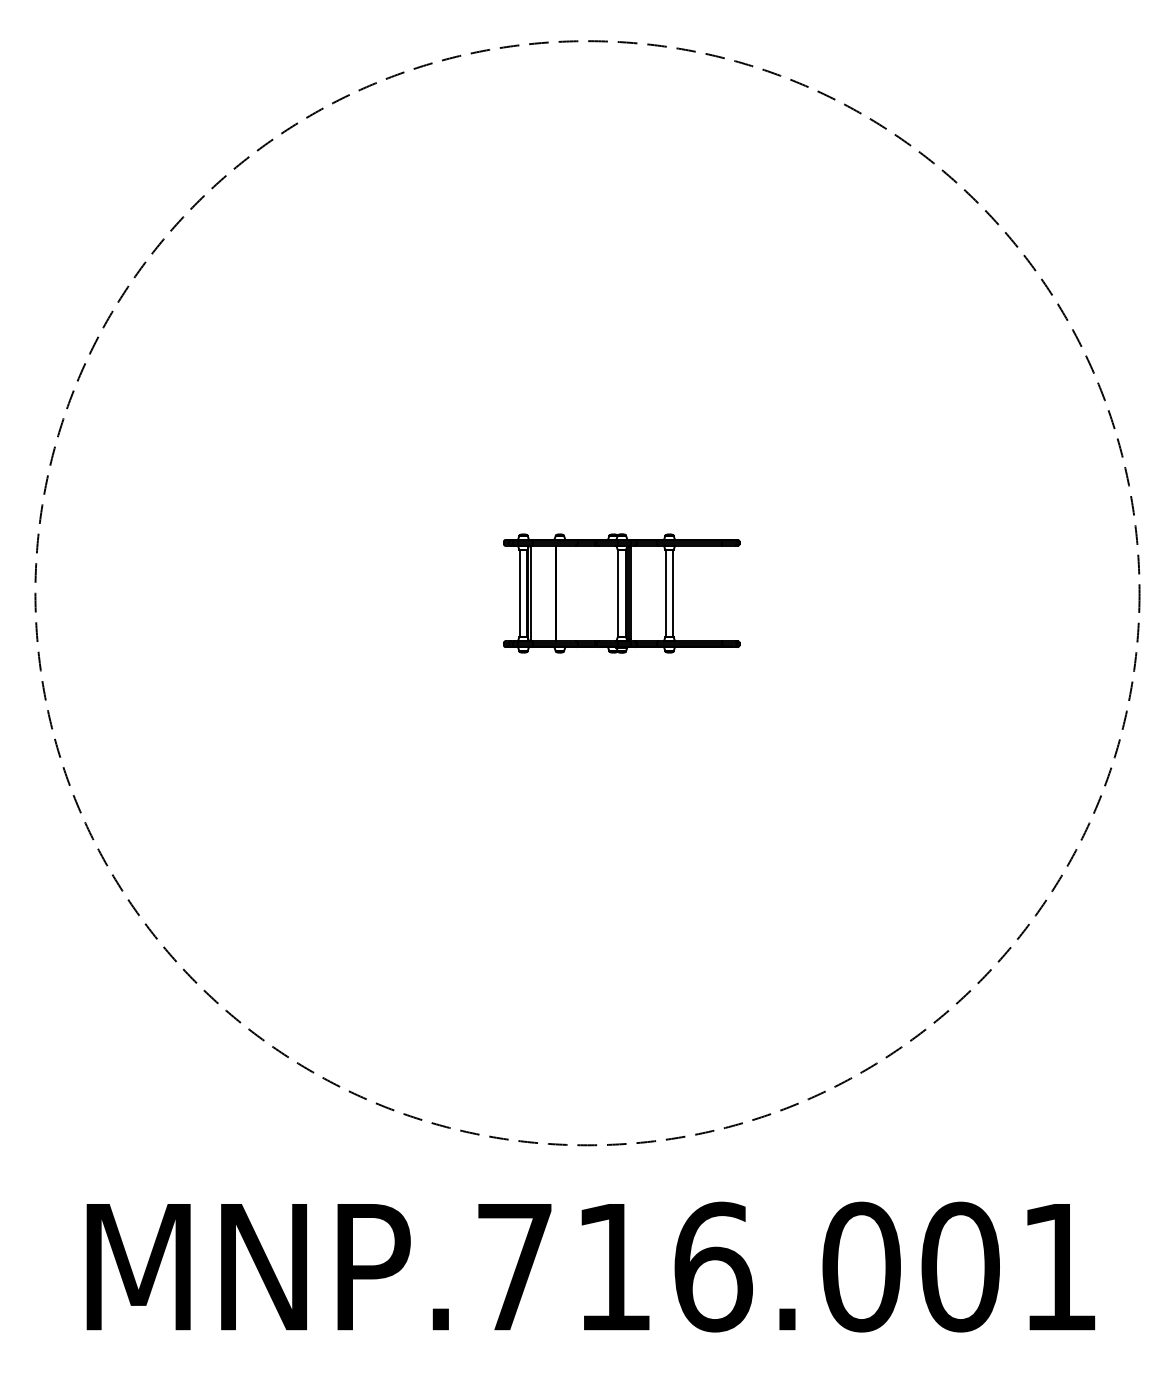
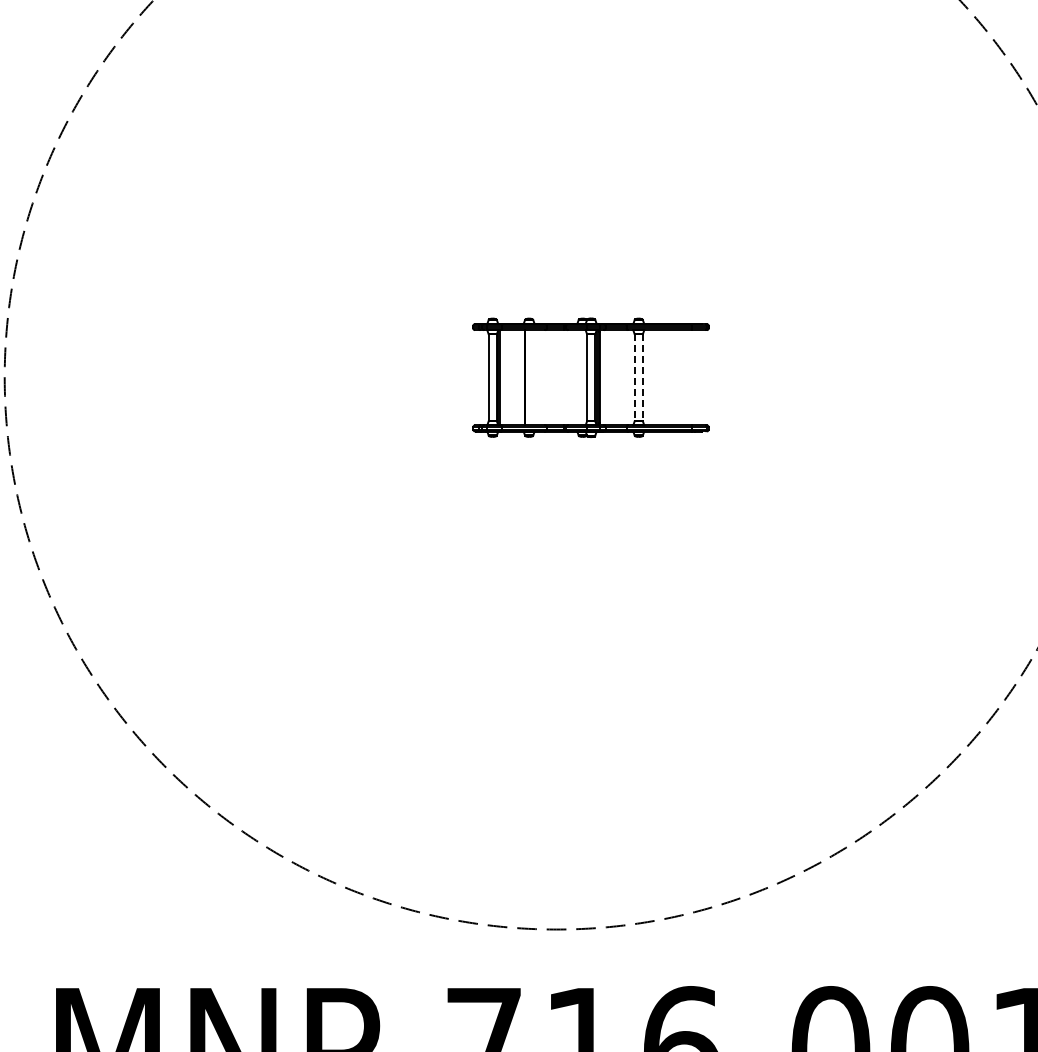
line: (665, 593) -> (634, 377), solid -> dashed
line: (673, 593) -> (642, 377), solid -> dashed

